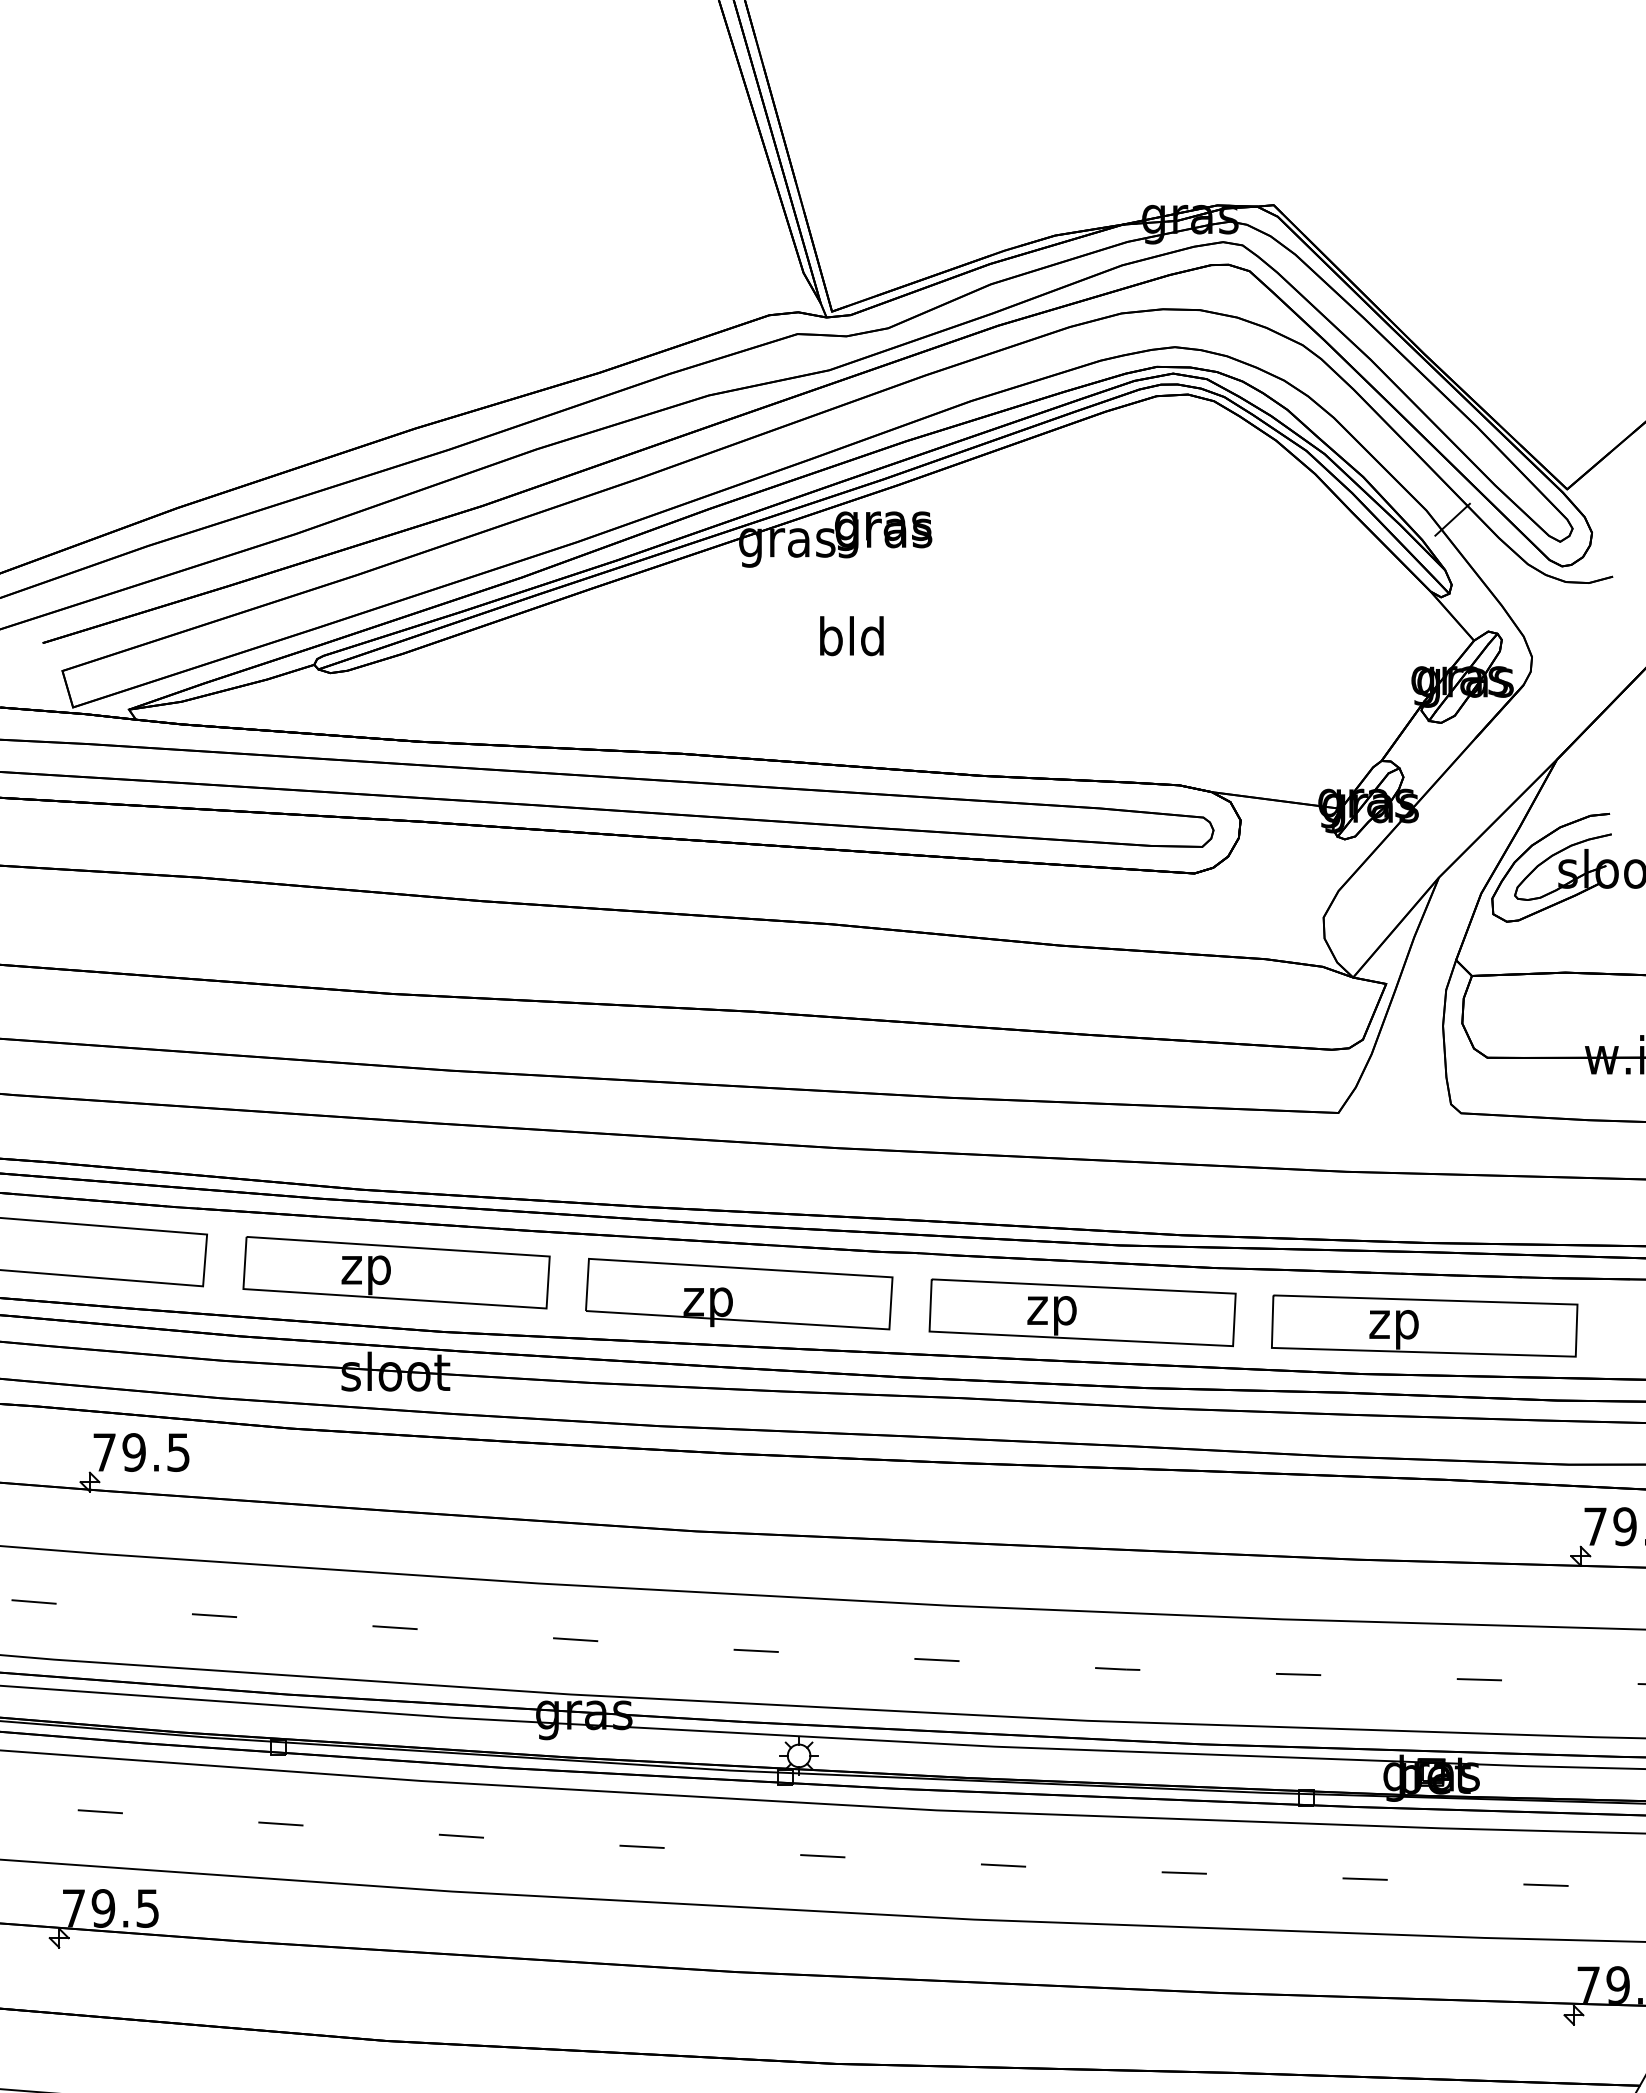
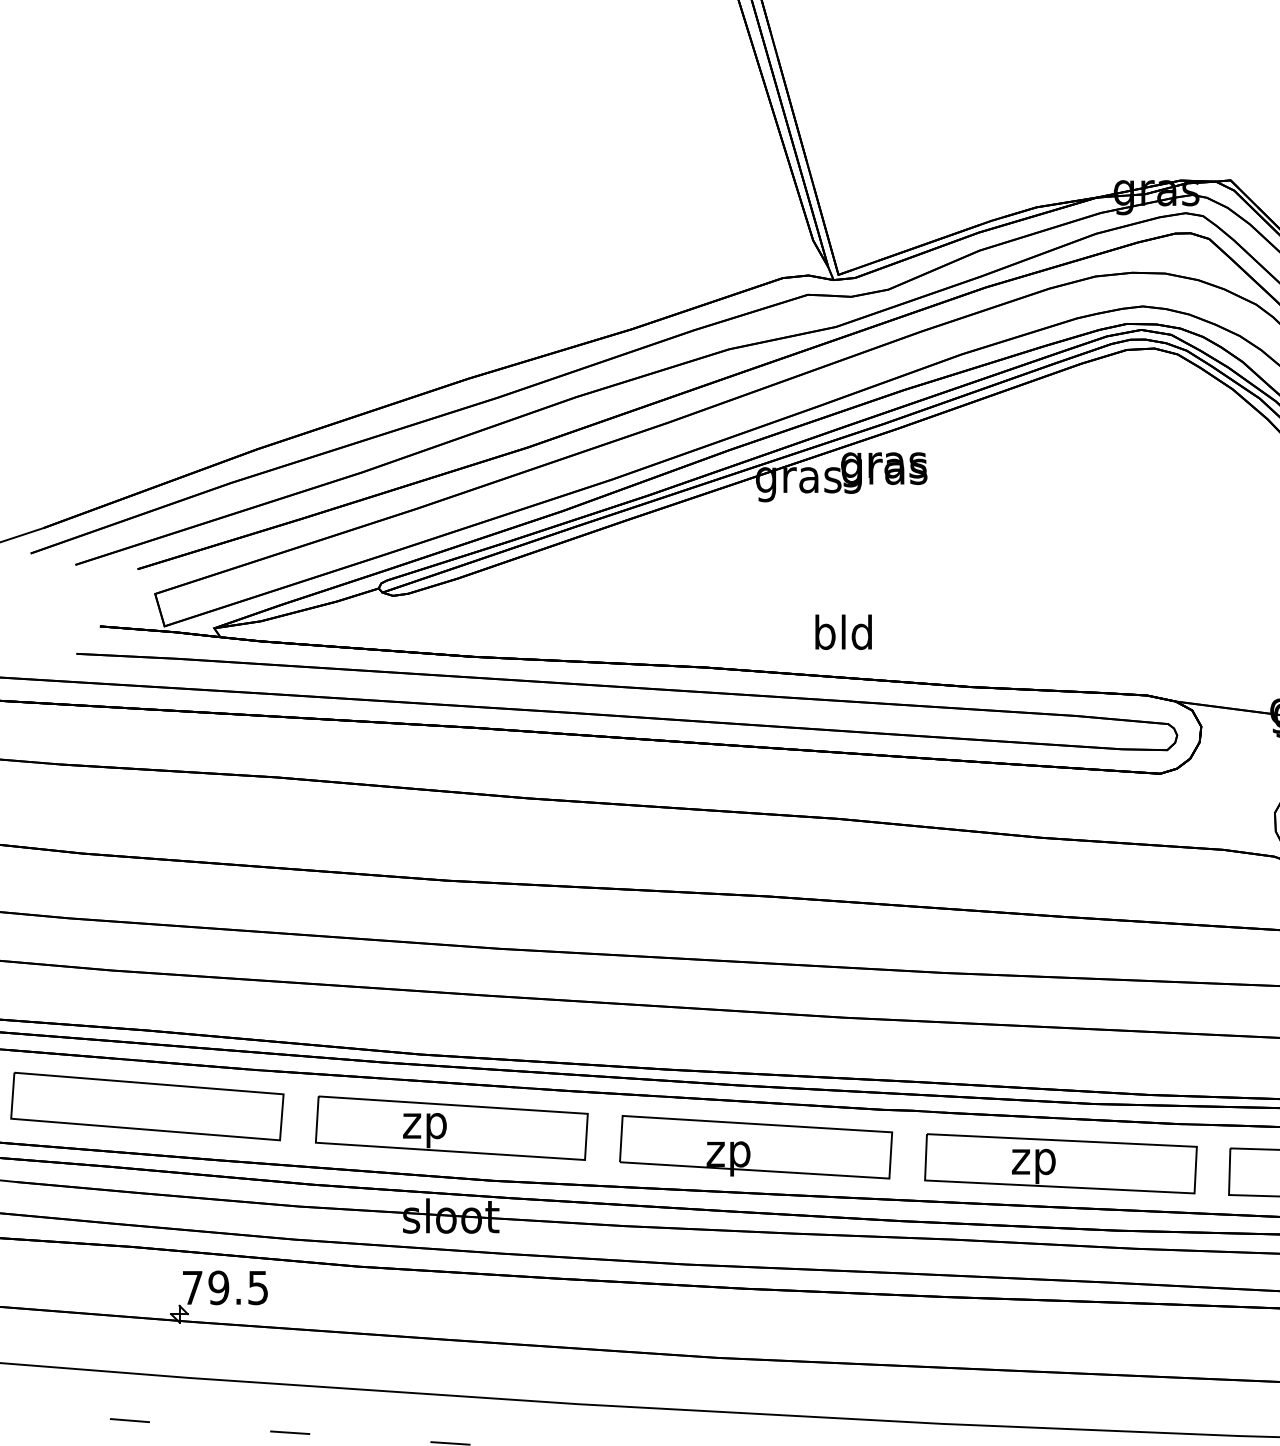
text: (851, 636) -> (843, 632), moved

